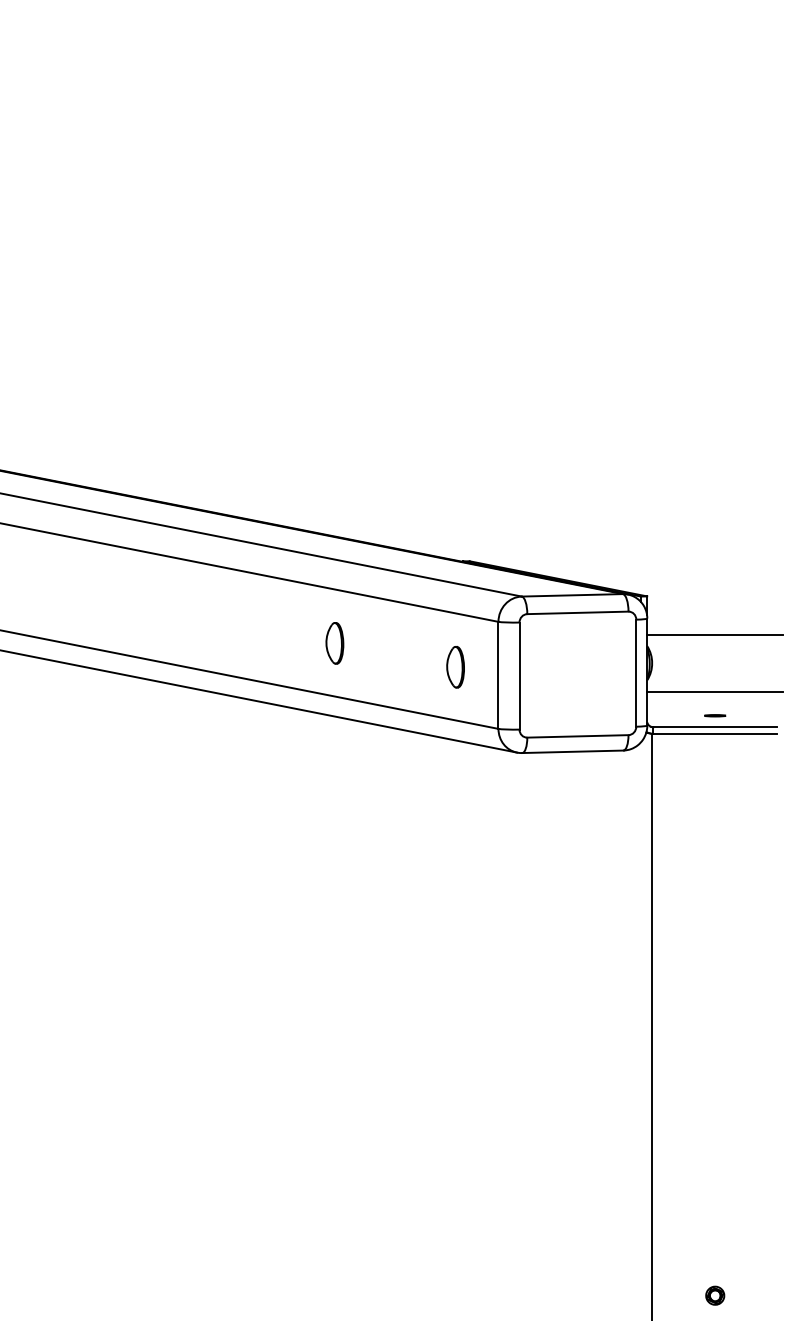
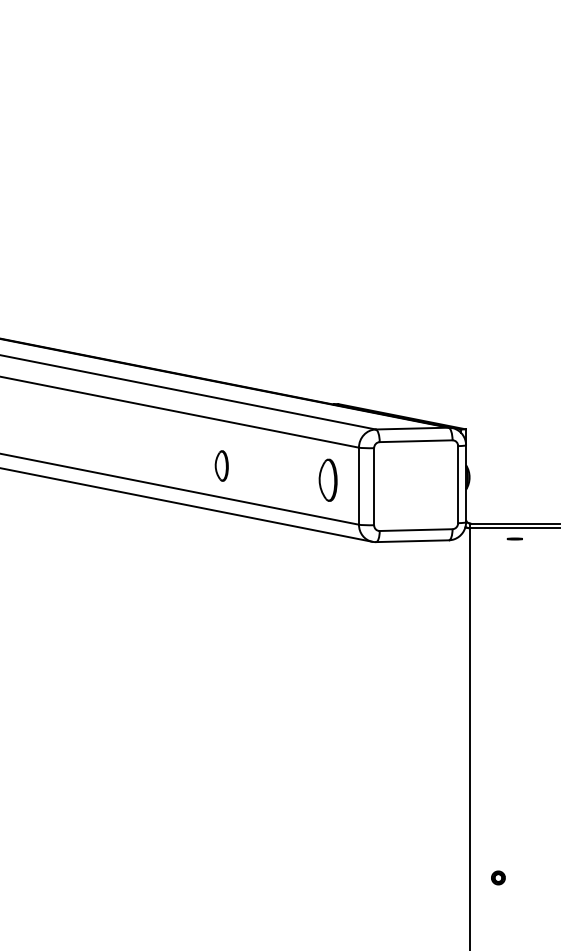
line: (715, 635) -> (515, 457), removed
part: (334, 643) -> (221, 466), moved
part: (455, 667) -> (328, 480), size x1.4
line: (715, 692) -> (515, 498), removed
line: (715, 715) -> (515, 538), moved
part: (715, 1295) -> (498, 877), moved

